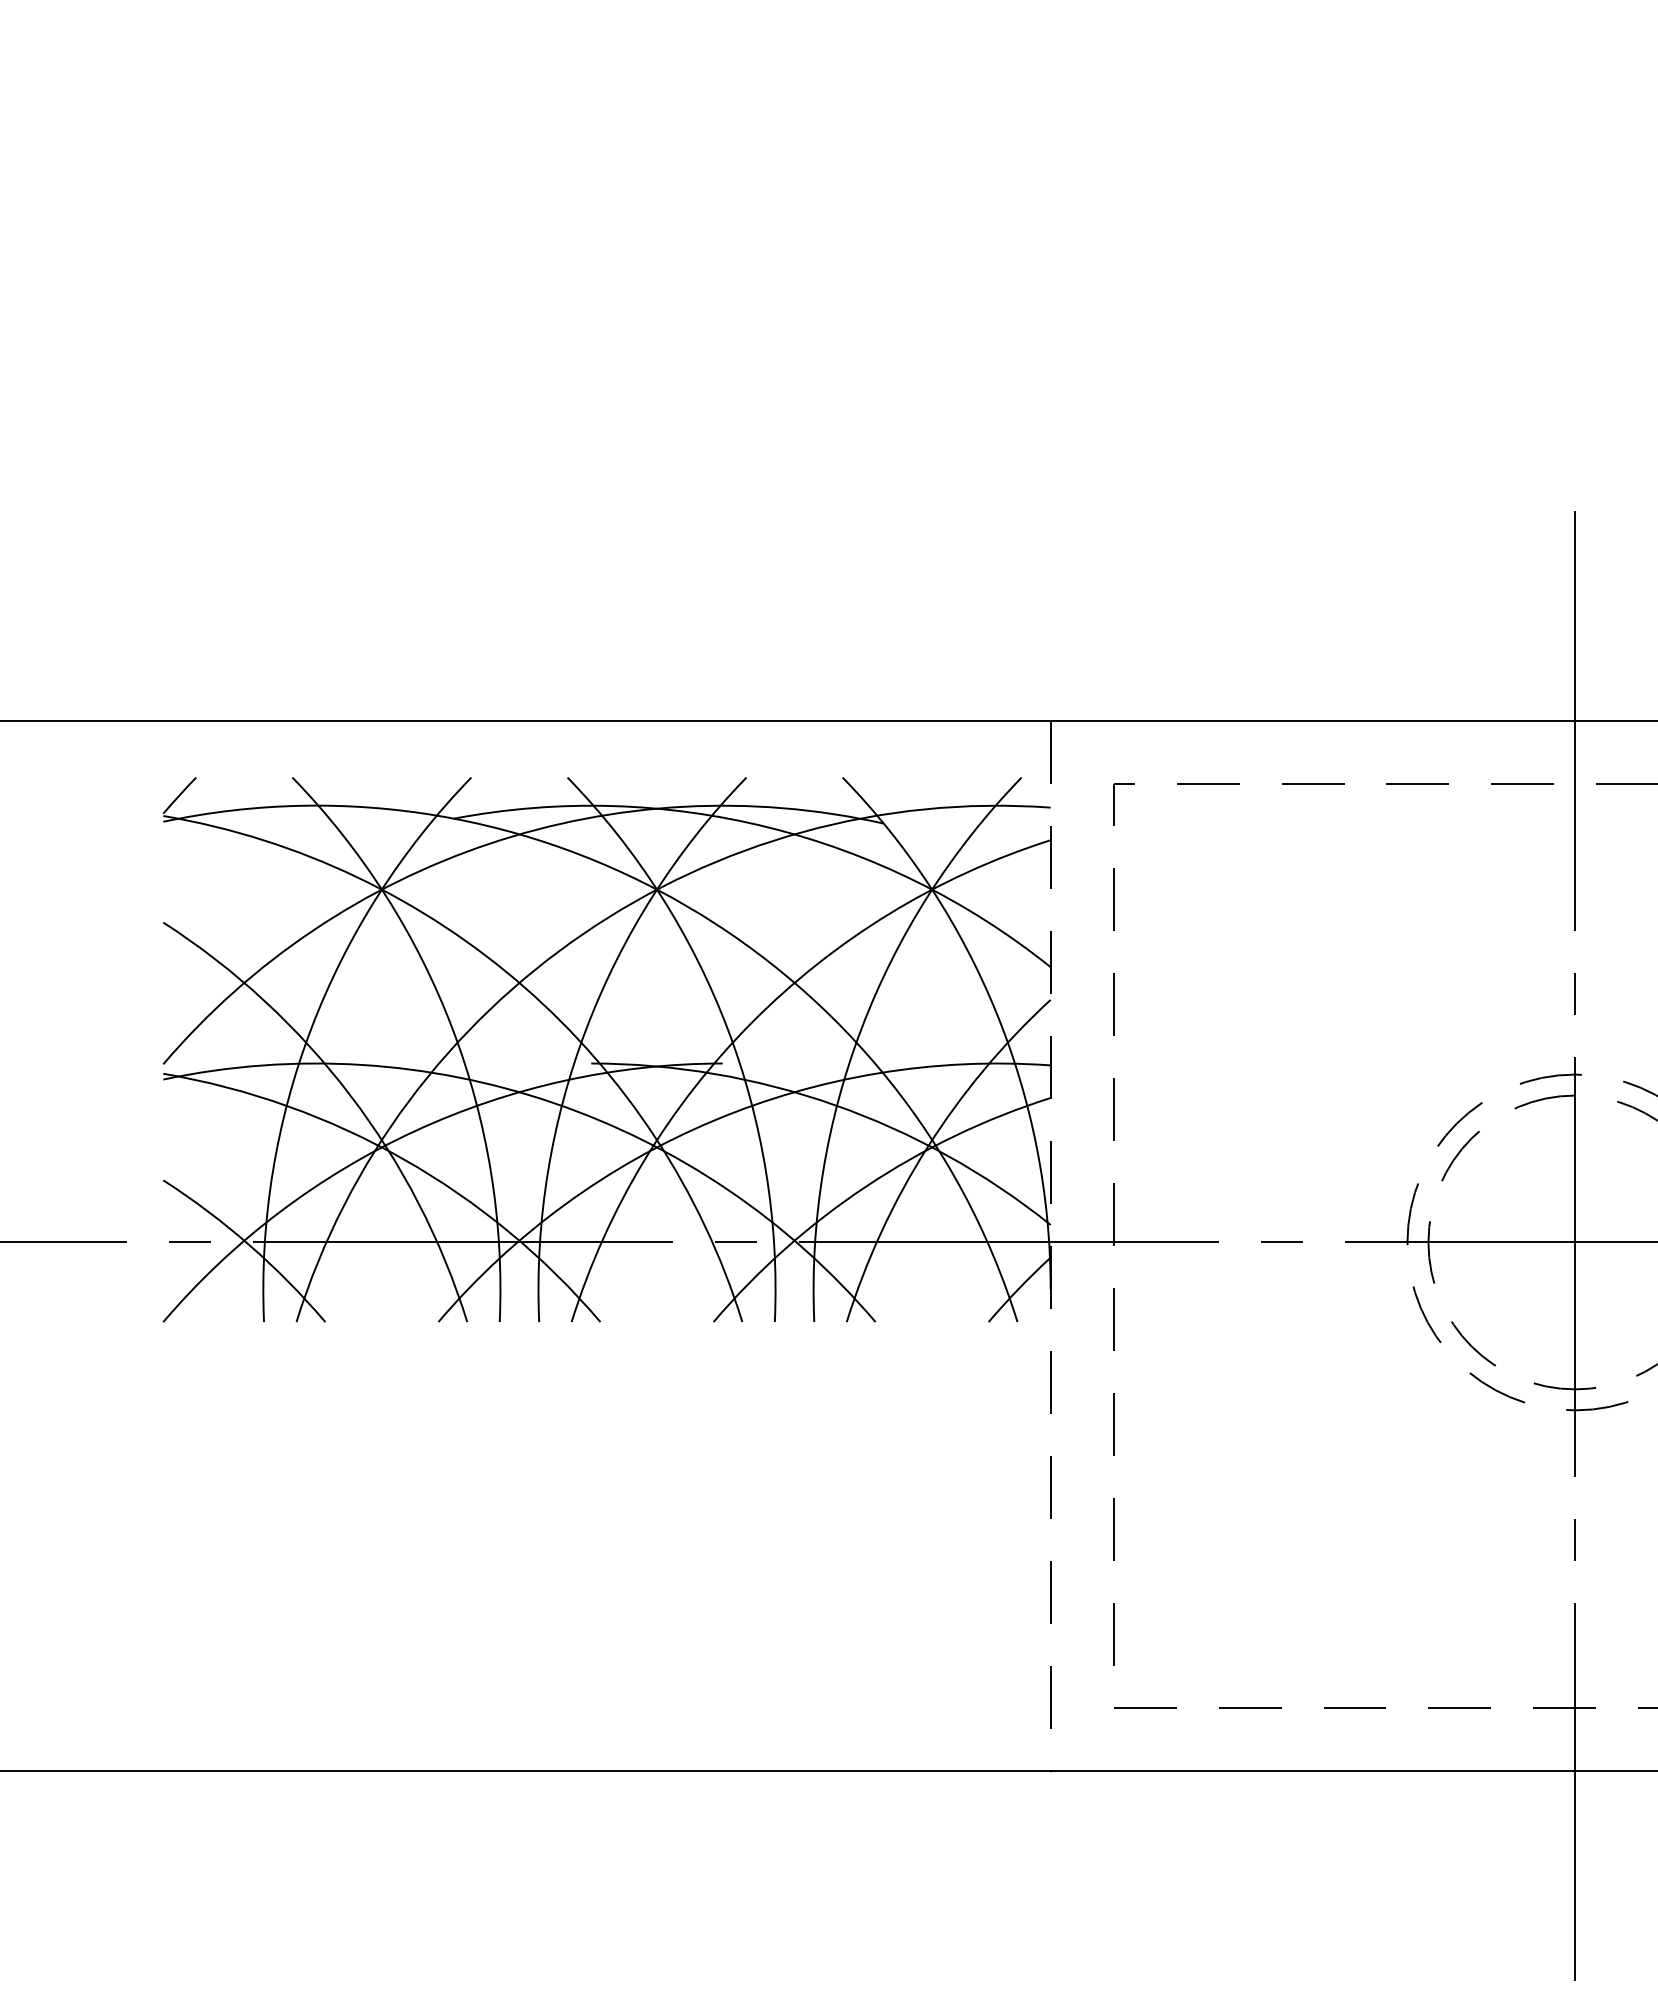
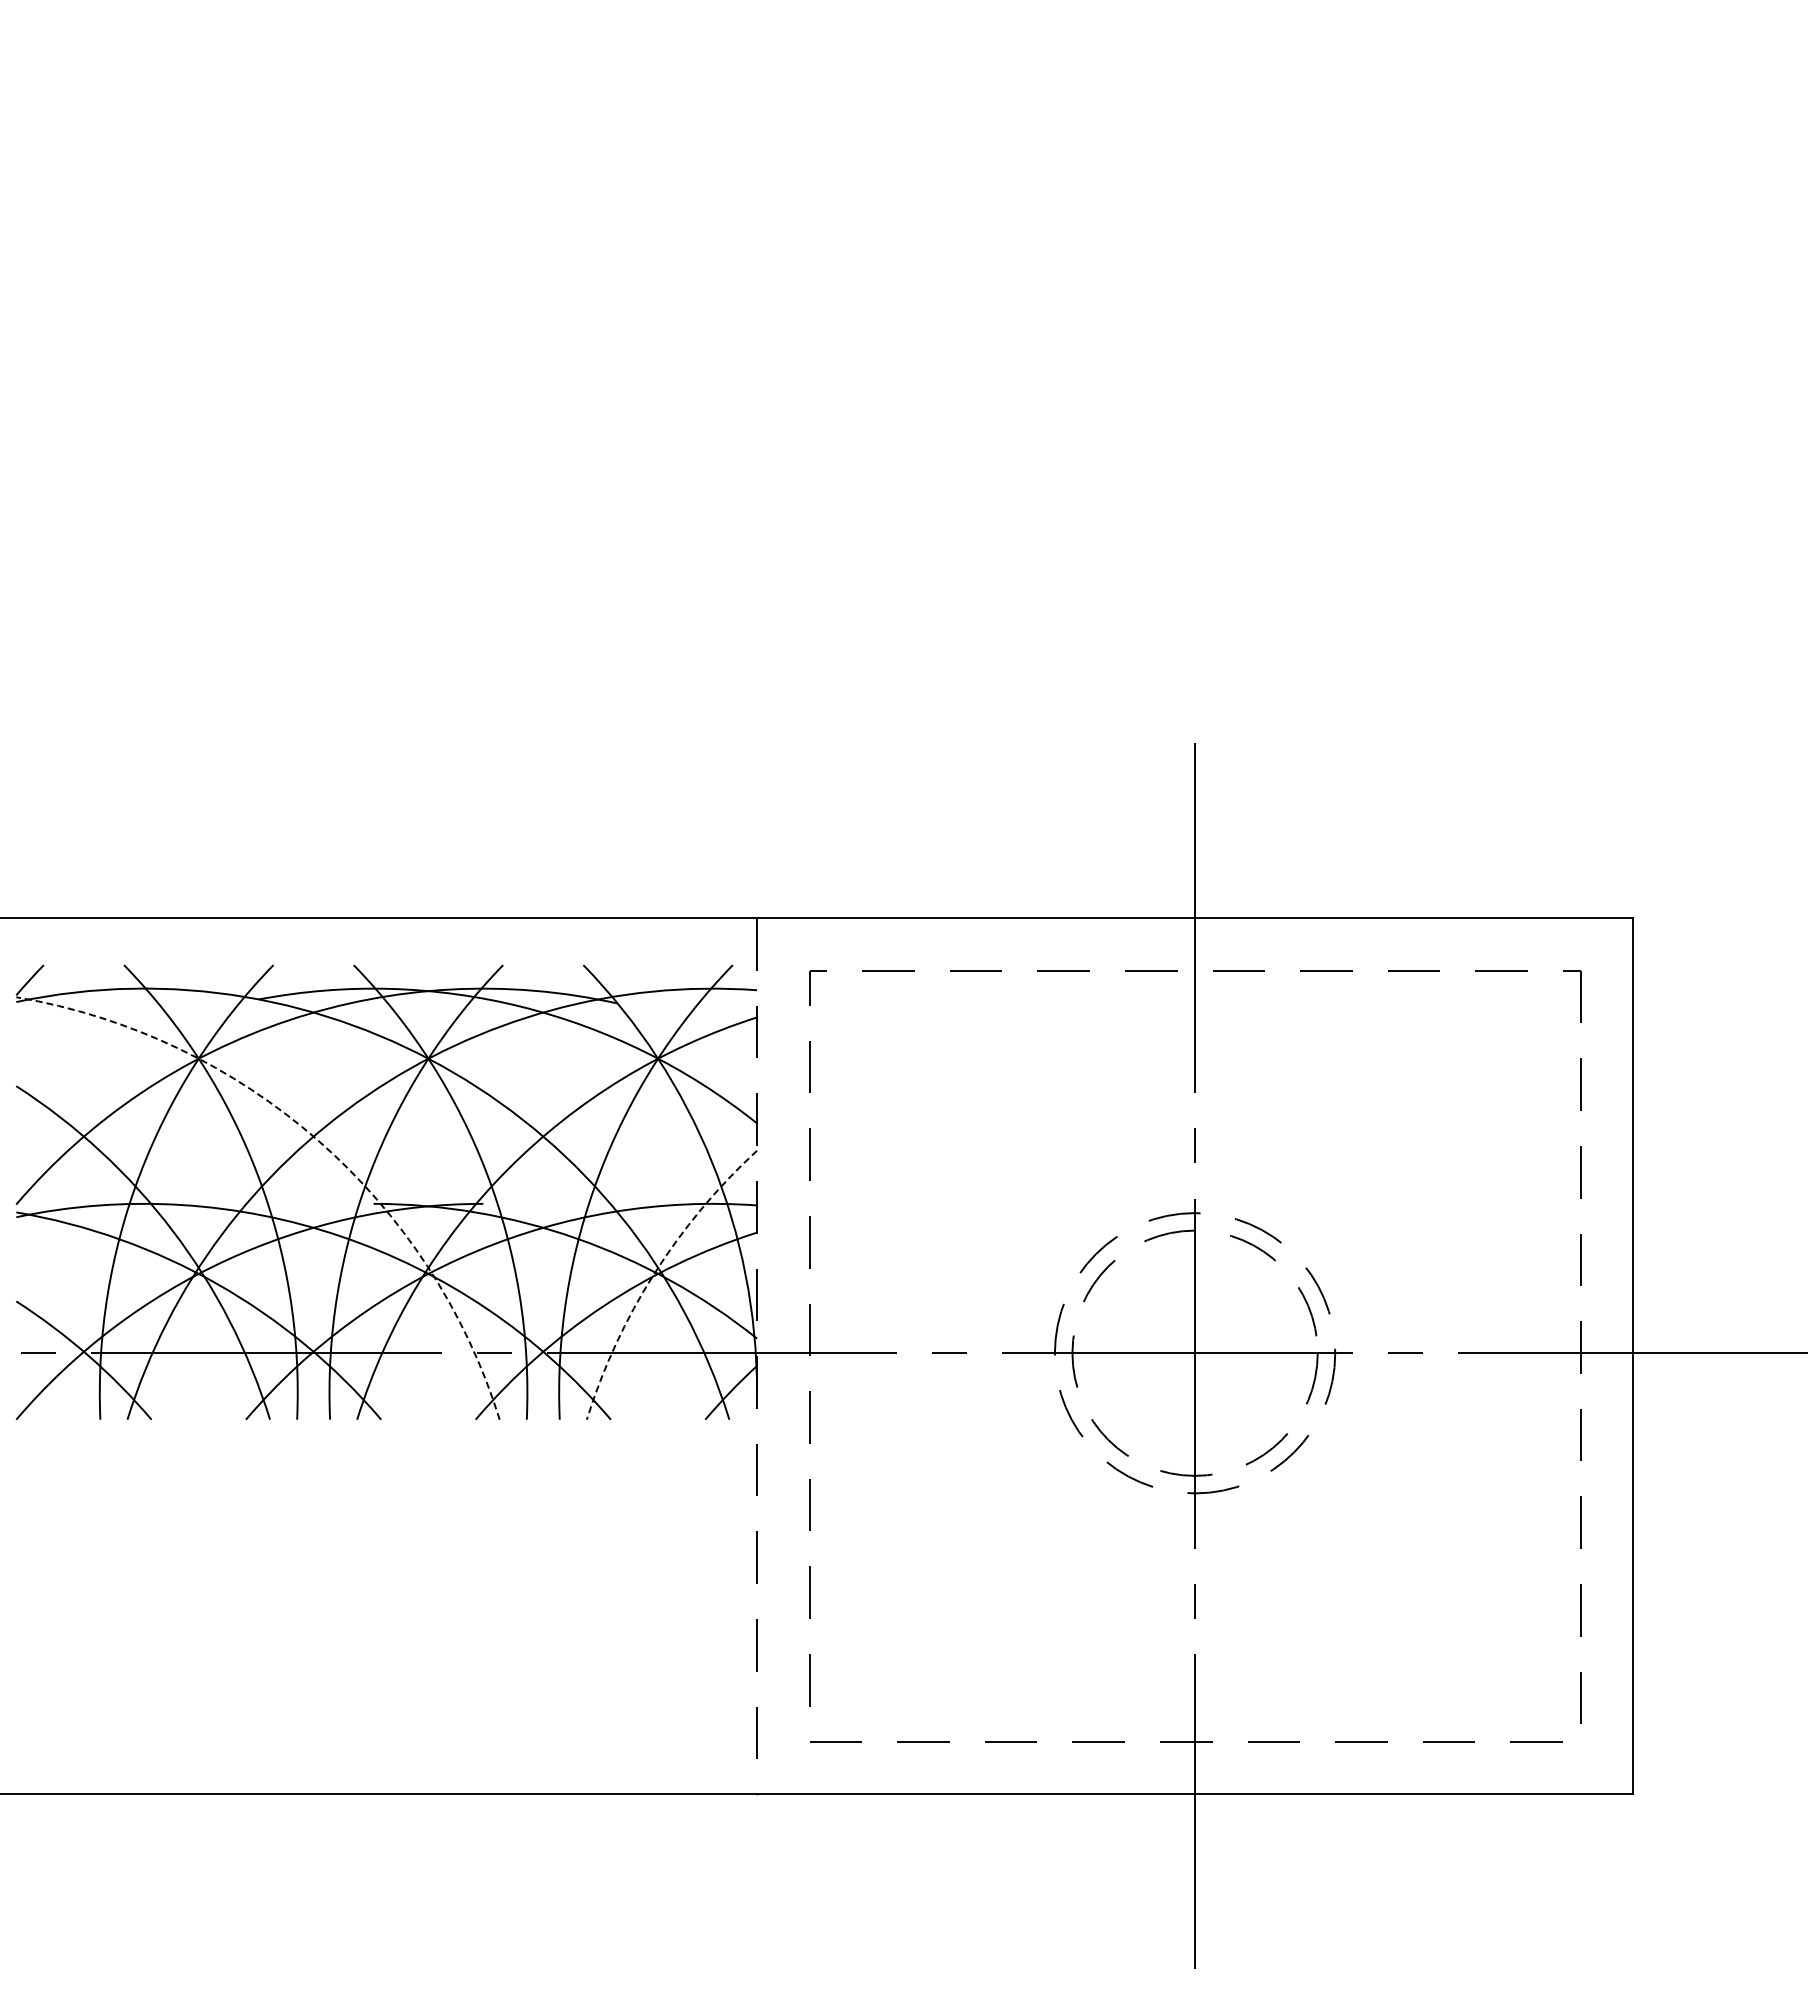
arc: (524, 987) -> (317, 1140), solid -> dashed
arc: (927, 1146) -> (654, 1273), solid -> dashed

